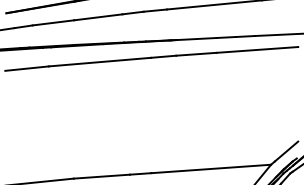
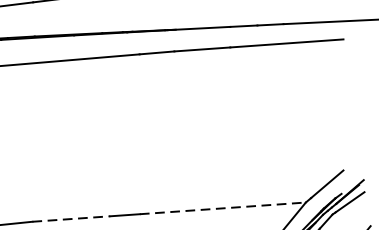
line: (211, 168) -> (223, 207), solid -> dashed
line: (102, 176) -> (72, 218), solid -> dashed

